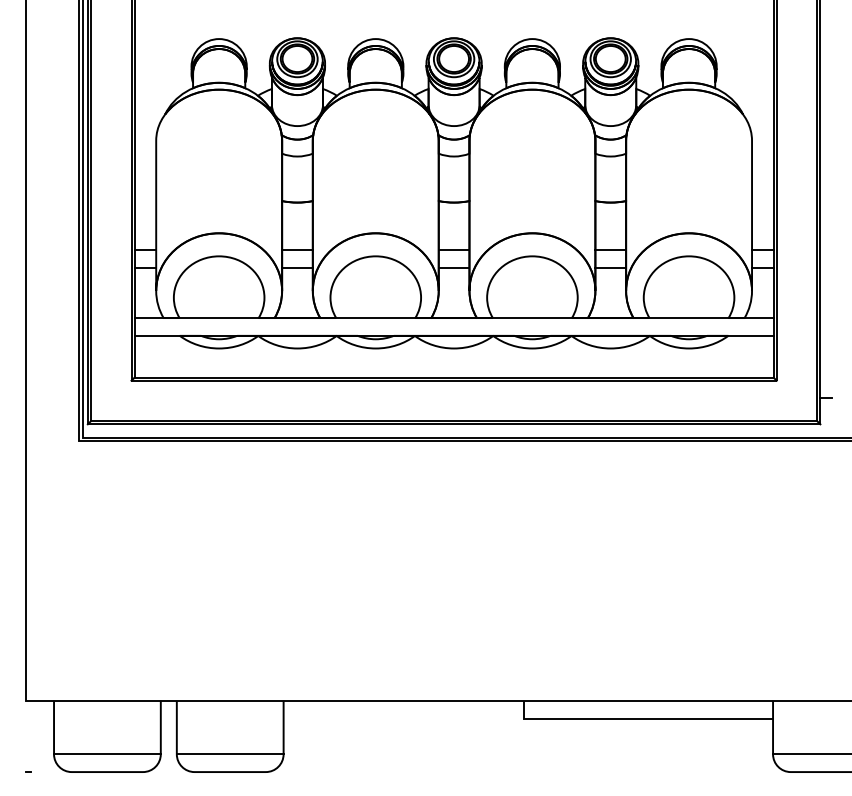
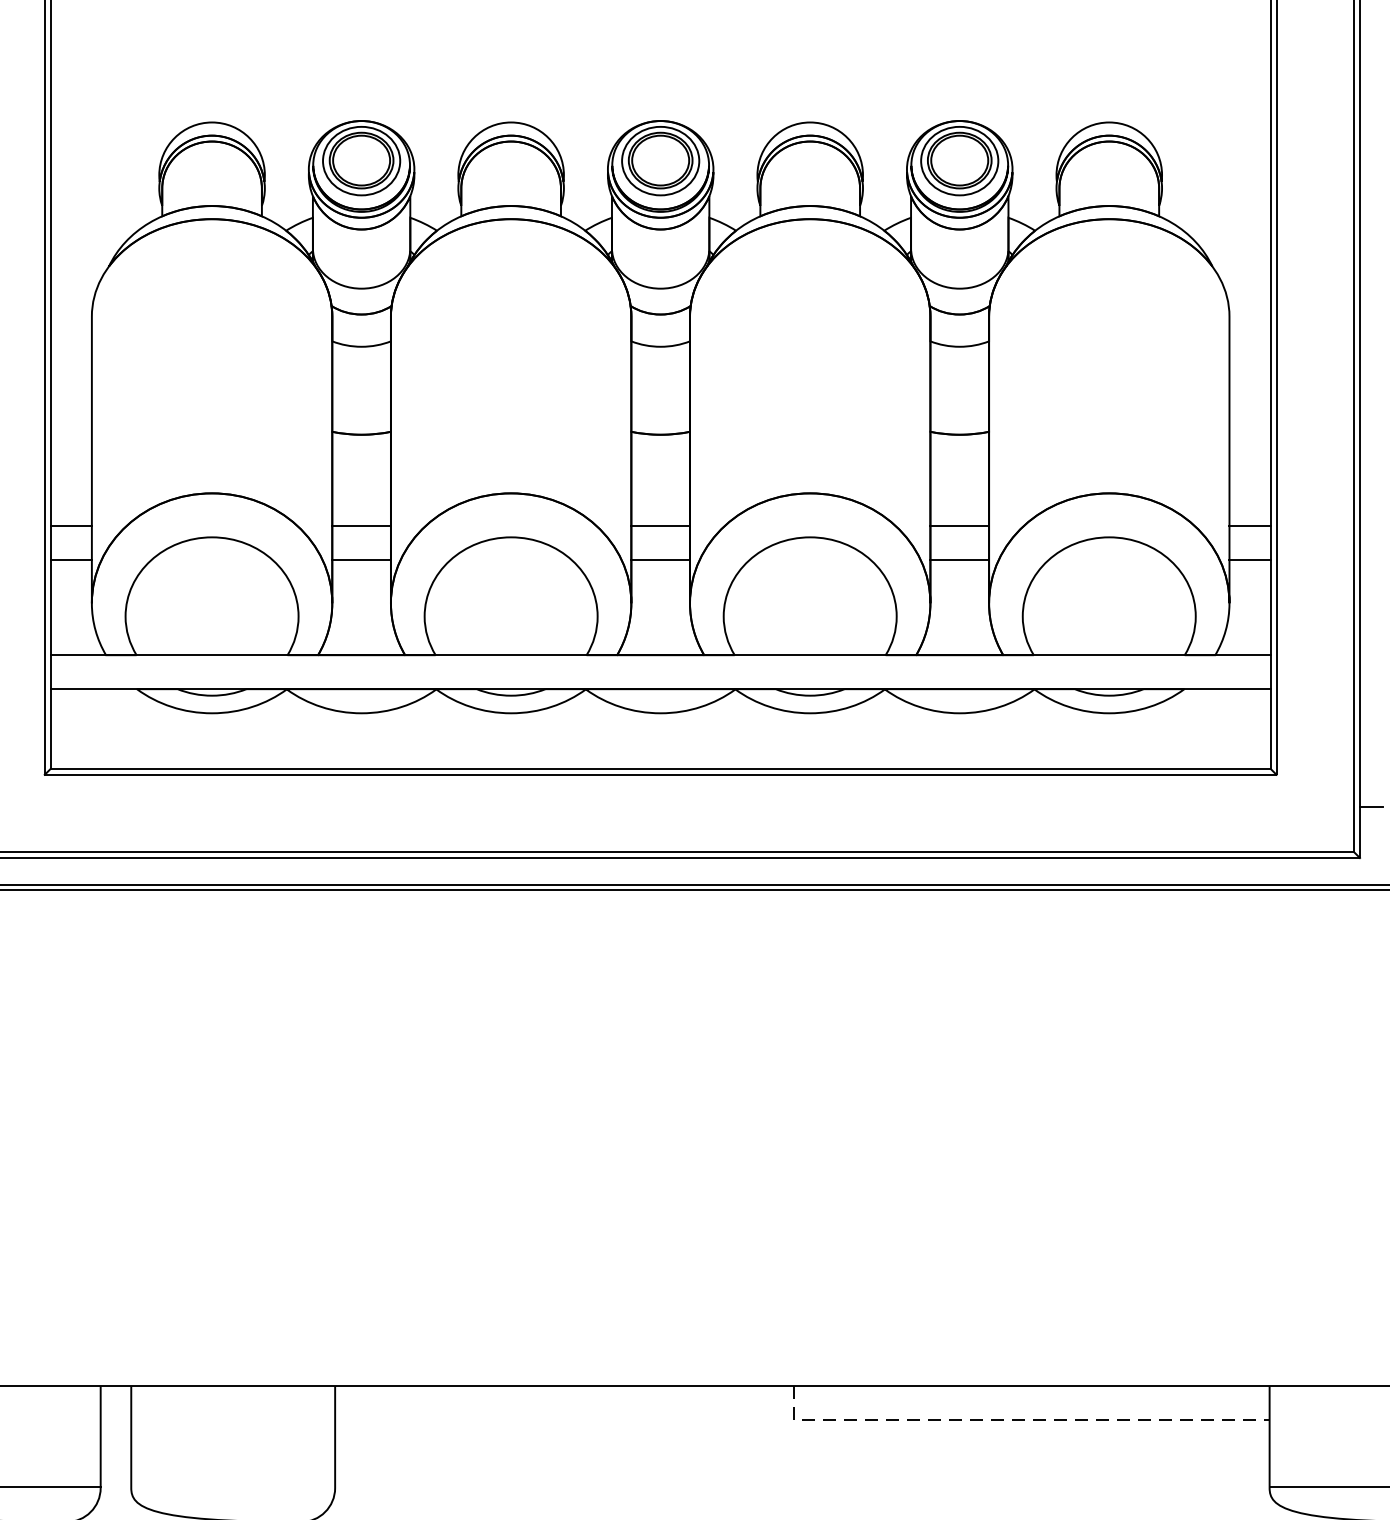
line: (639, 718) -> (1014, 1419), solid -> dashed
line: (229, 753) -> (231, 1486), removed

